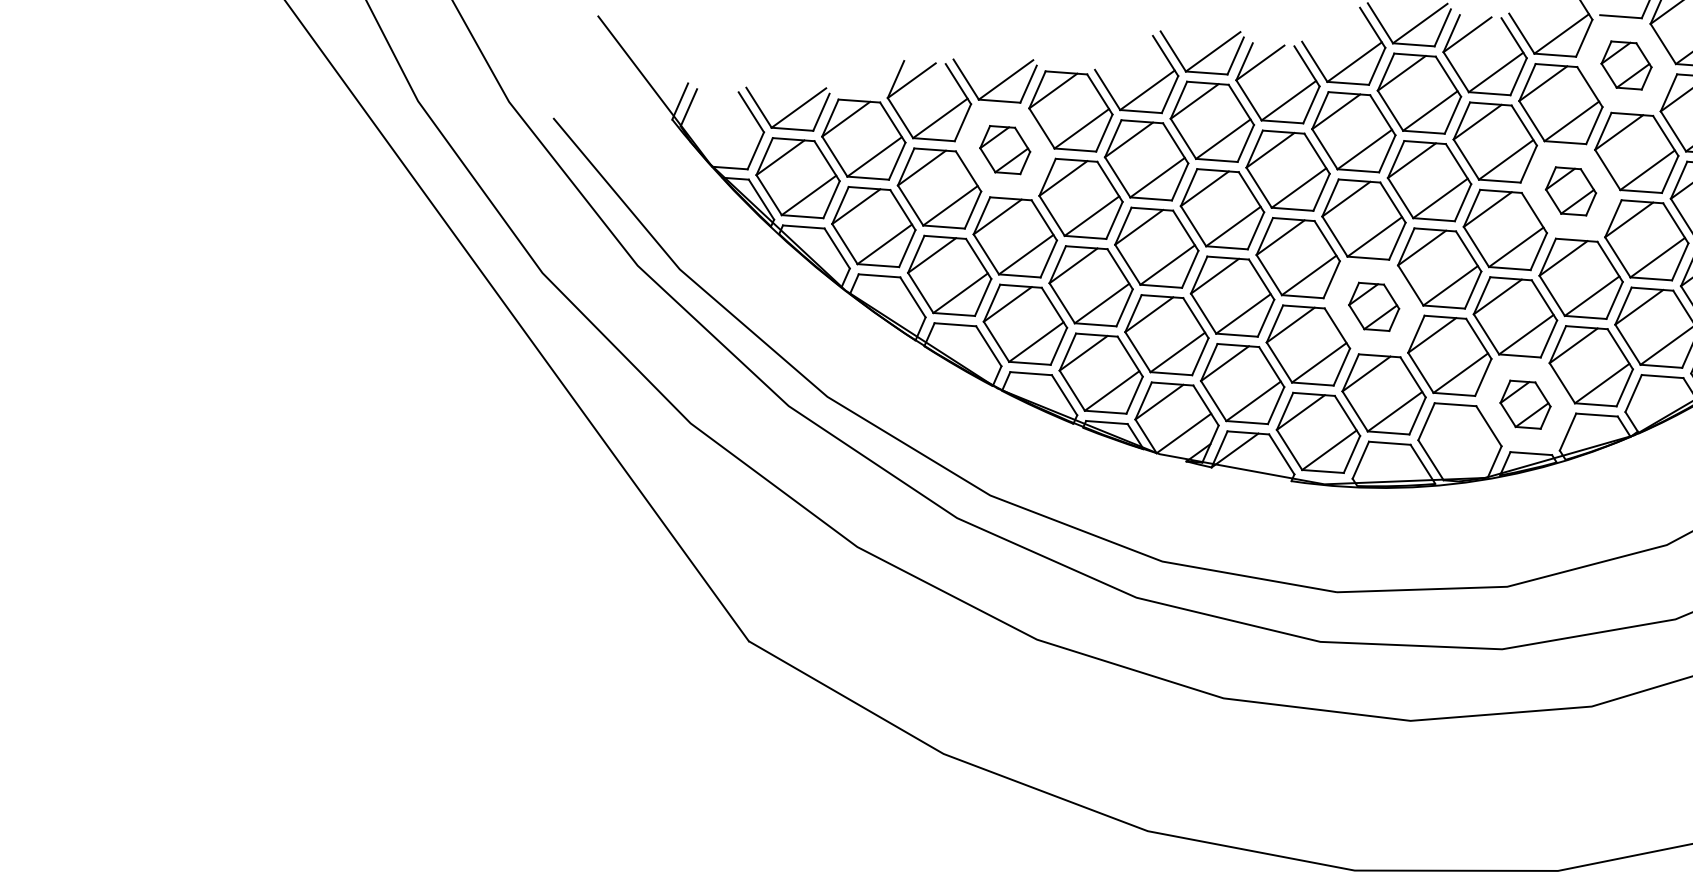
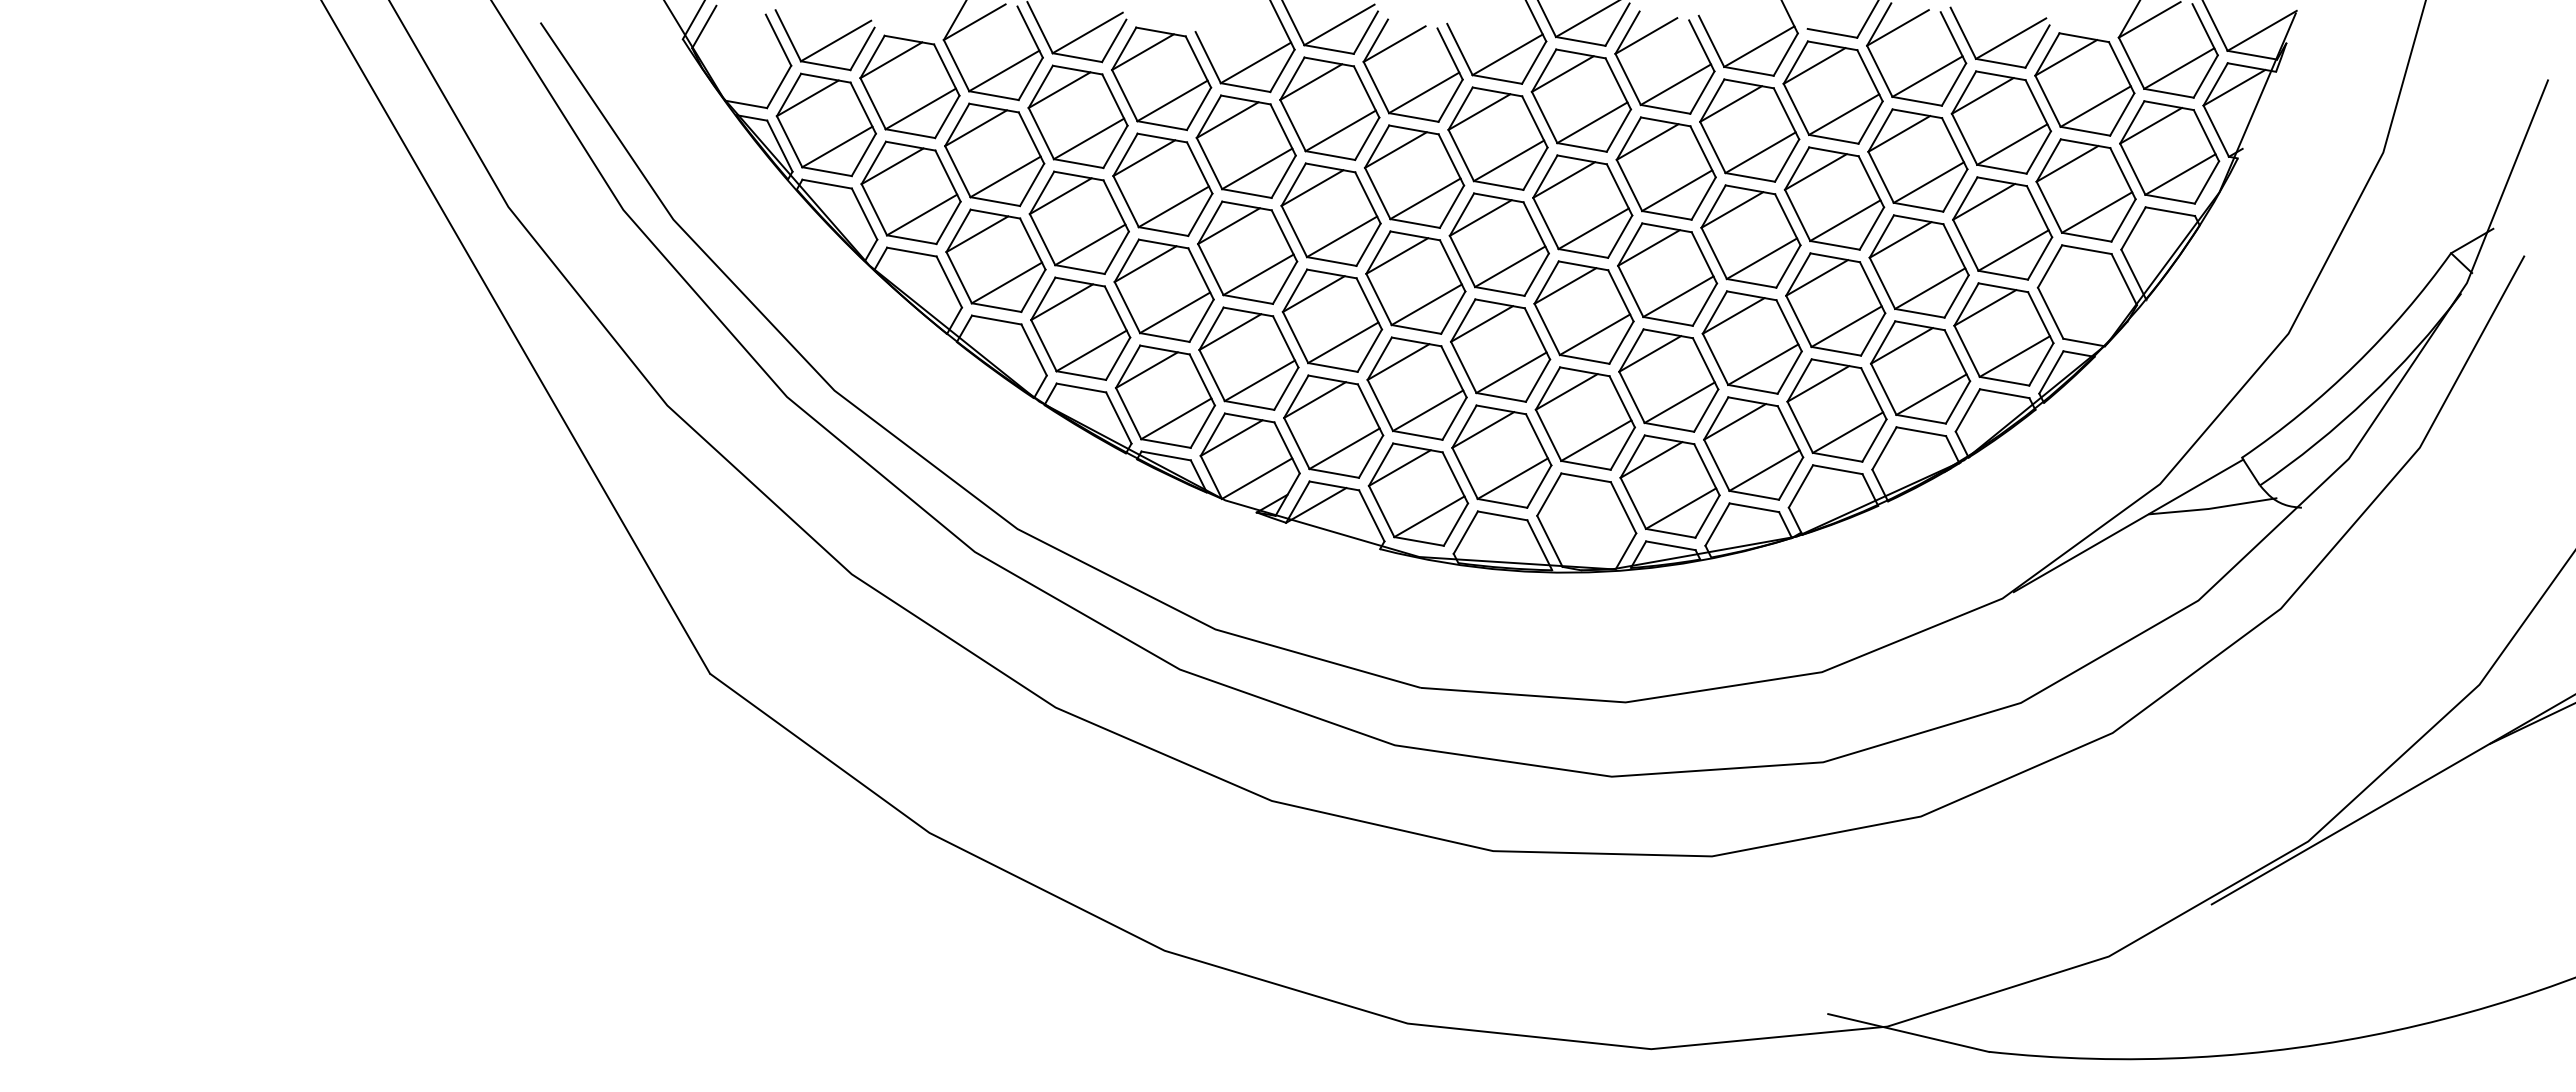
part: (1626, 65) -> (1832, 92), size x1.67
part: (1004, 149) -> (1077, 116), size x1.67
part: (1570, 191) -> (1750, 236), size x1.67
part: (1373, 306) -> (1500, 350), size x1.67
part: (1525, 404) -> (1669, 486), size x1.67

